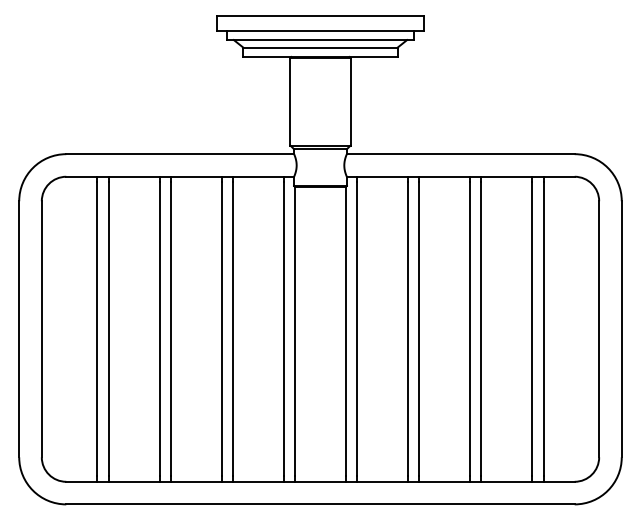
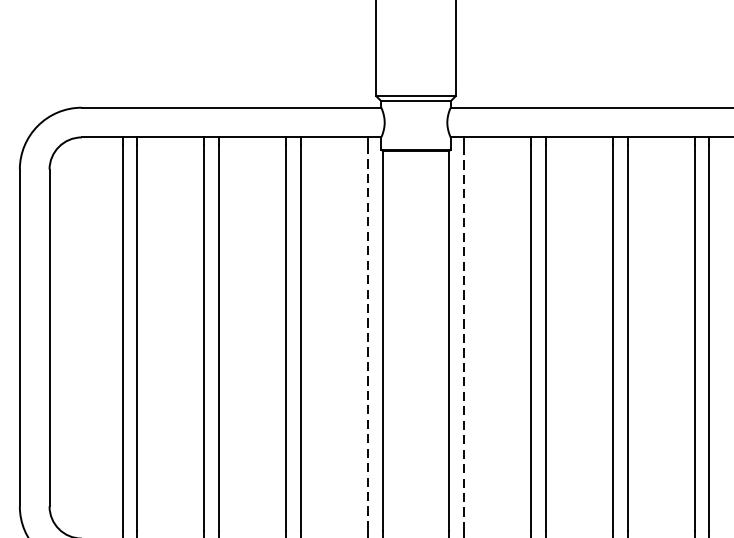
line: (283, 329) -> (367, 338), solid -> dashed
line: (357, 329) -> (464, 338), solid -> dashed

